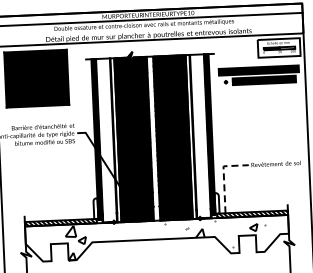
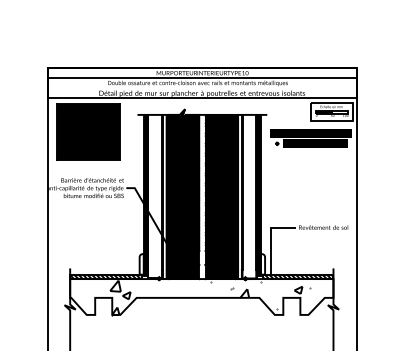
line: (224, 176) -> (271, 237), dashed -> solid

